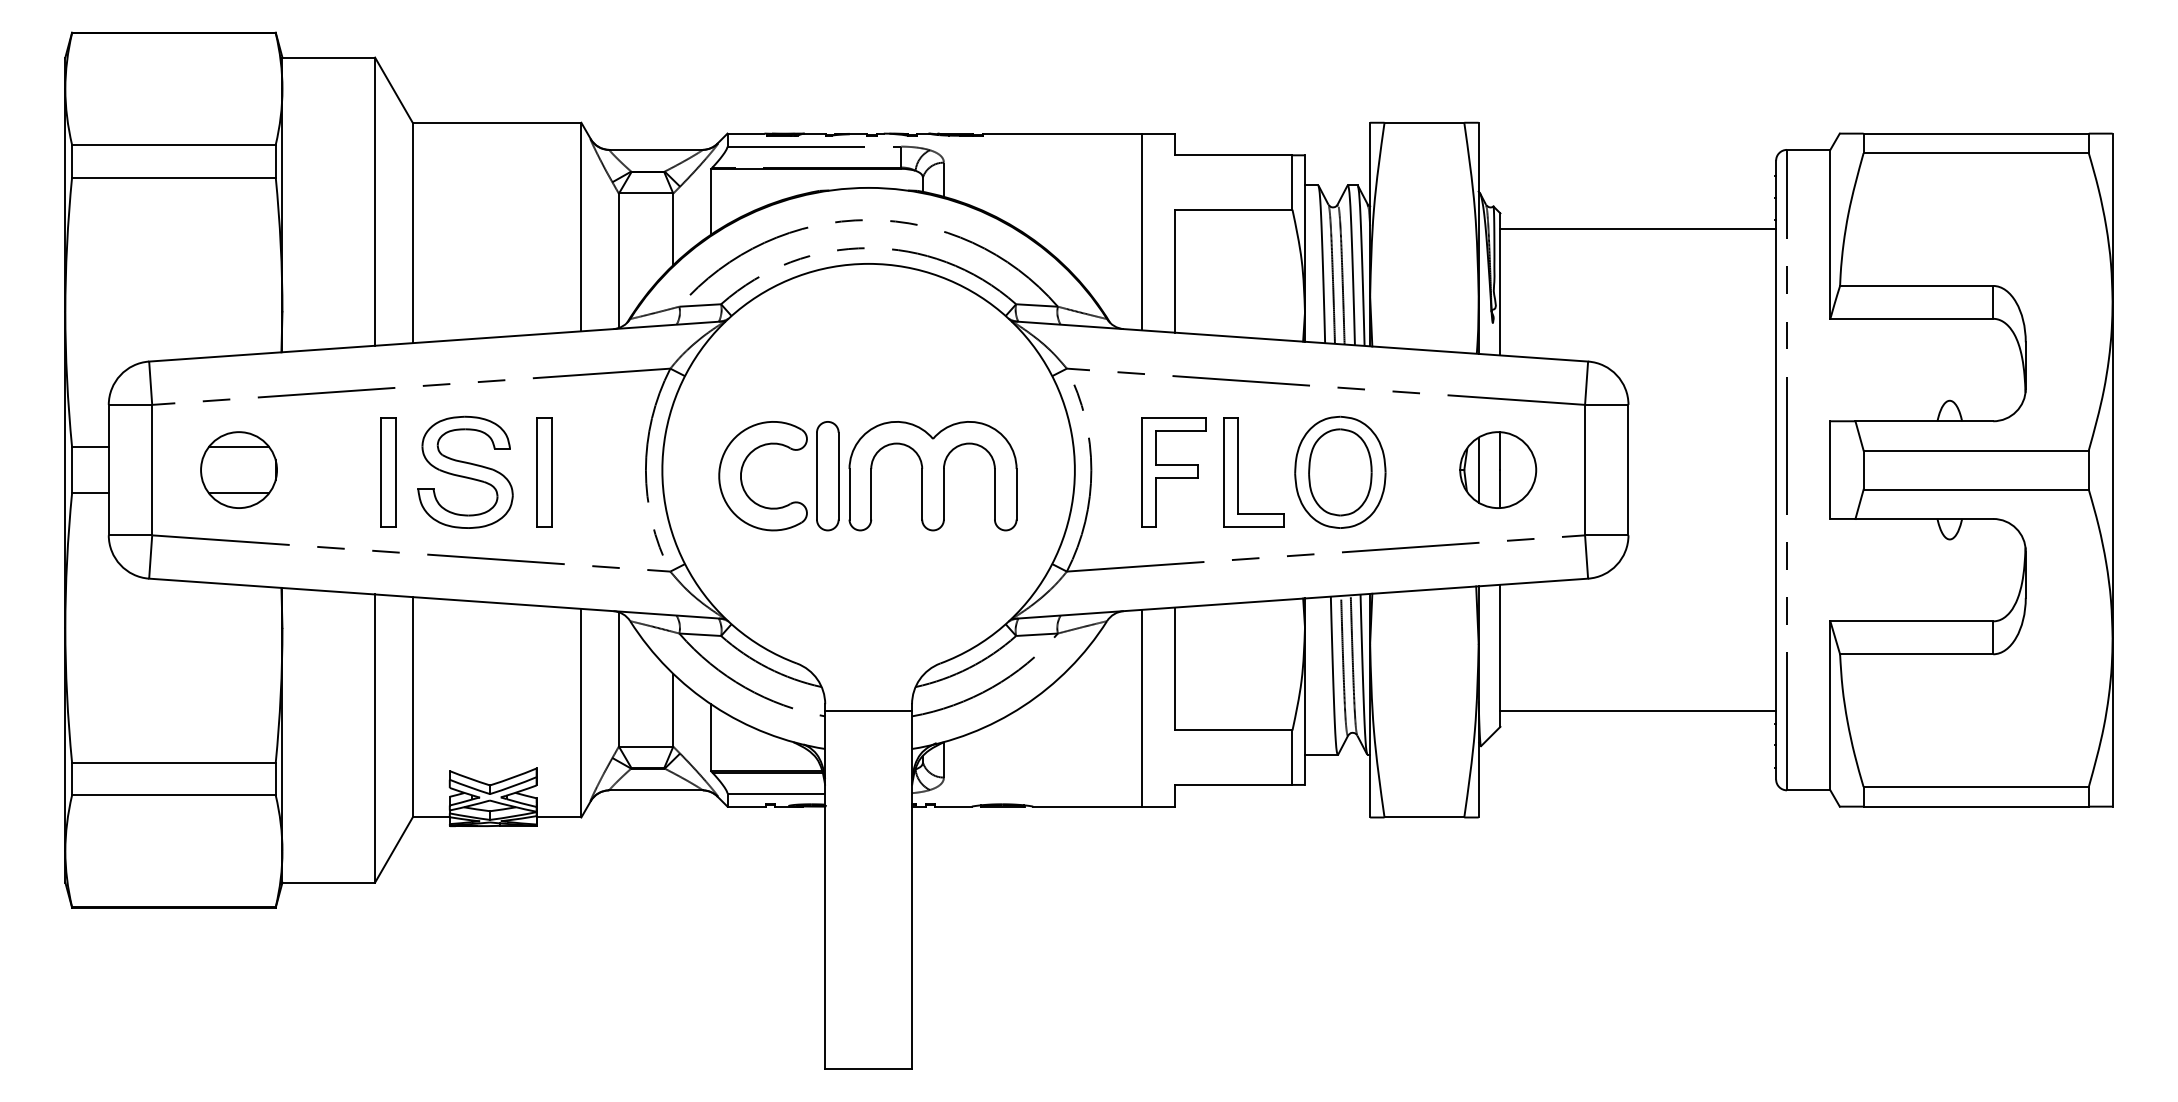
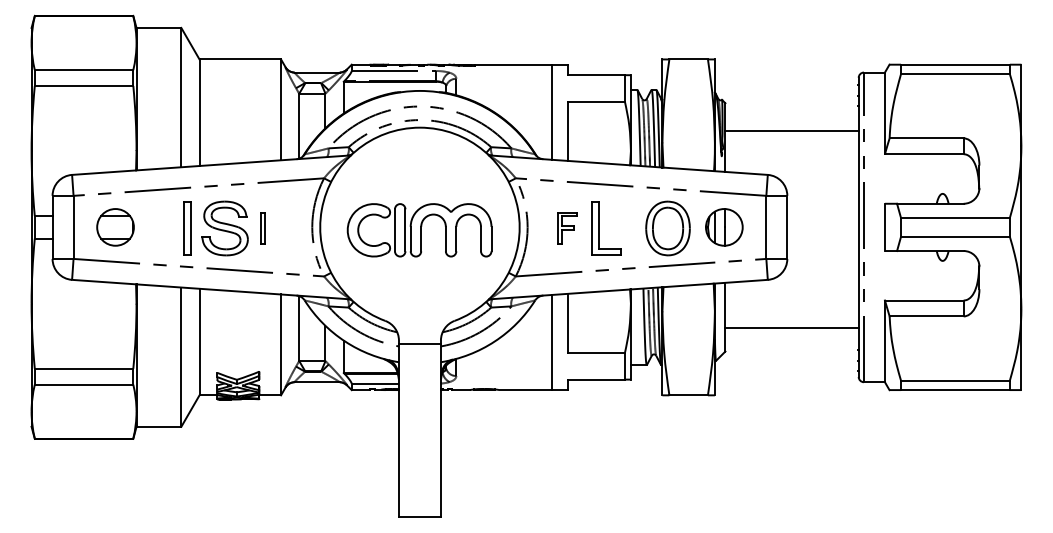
line: (1637, 228) -> (791, 130), moved
part: (542, 472) -> (262, 228), size x0.6
part: (1173, 472) -> (567, 228), size x0.6
part: (1339, 472) -> (667, 228), moved
line: (1637, 710) -> (791, 327), moved

